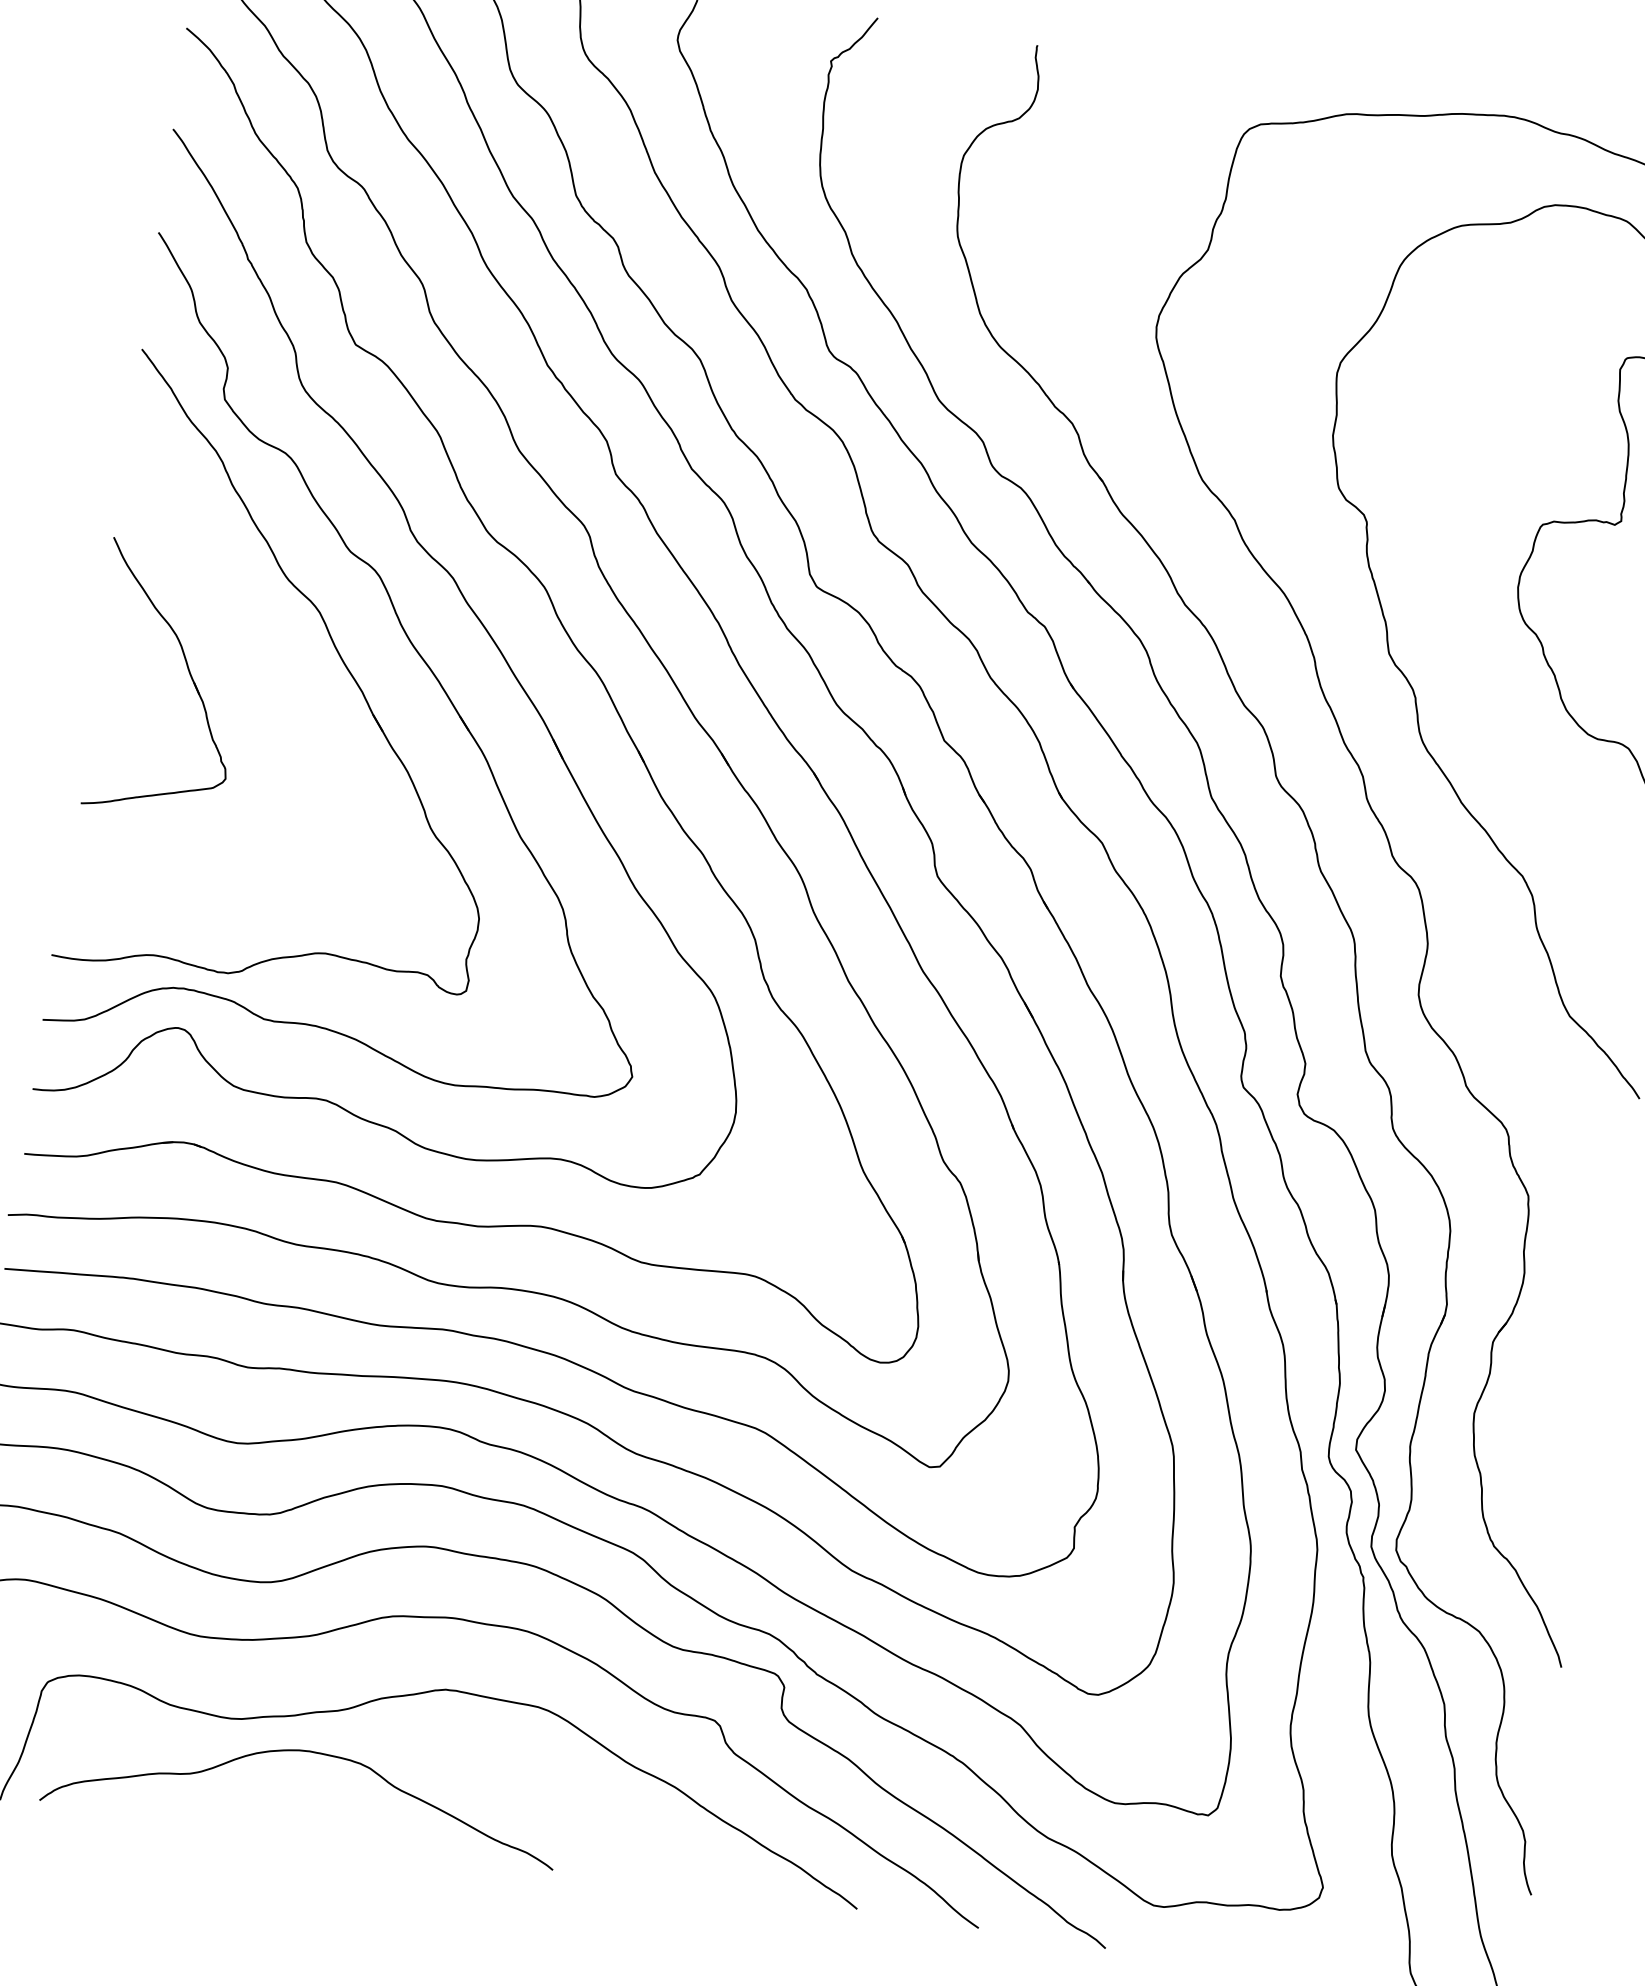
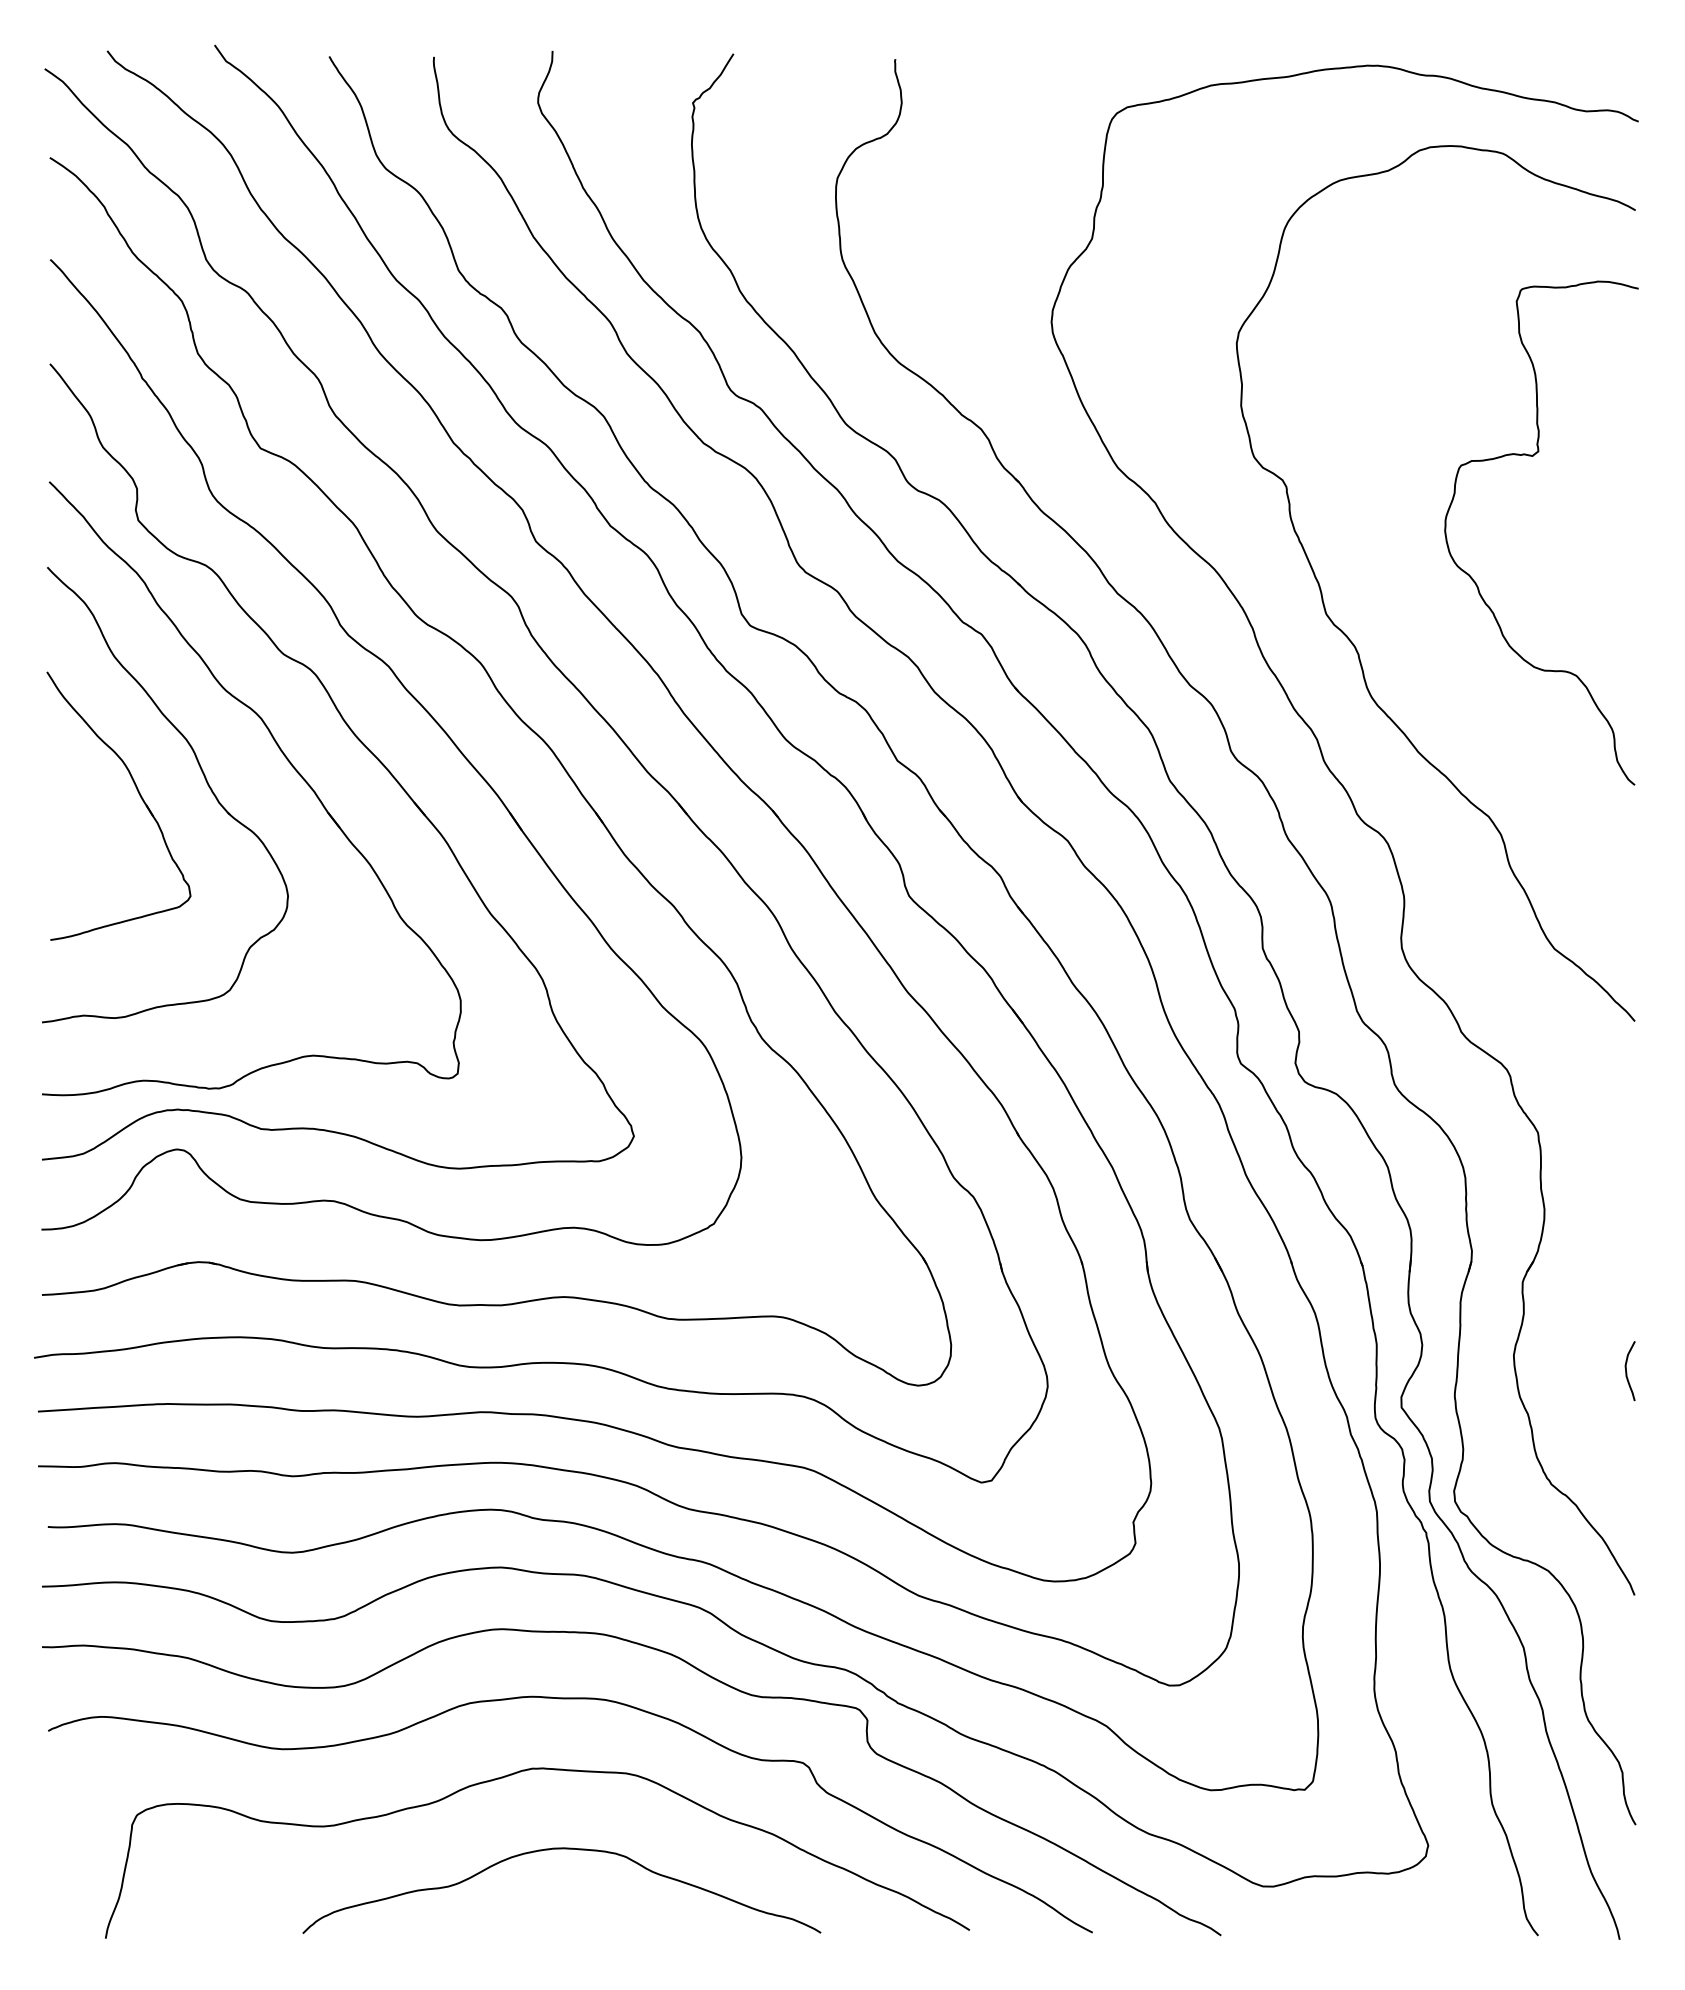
part: (255, 667) -> (205, 781), added
curve: (1584, 1445) -> (1627, 1372), added
curve: (307, 1752) -> (561, 1849), moved

